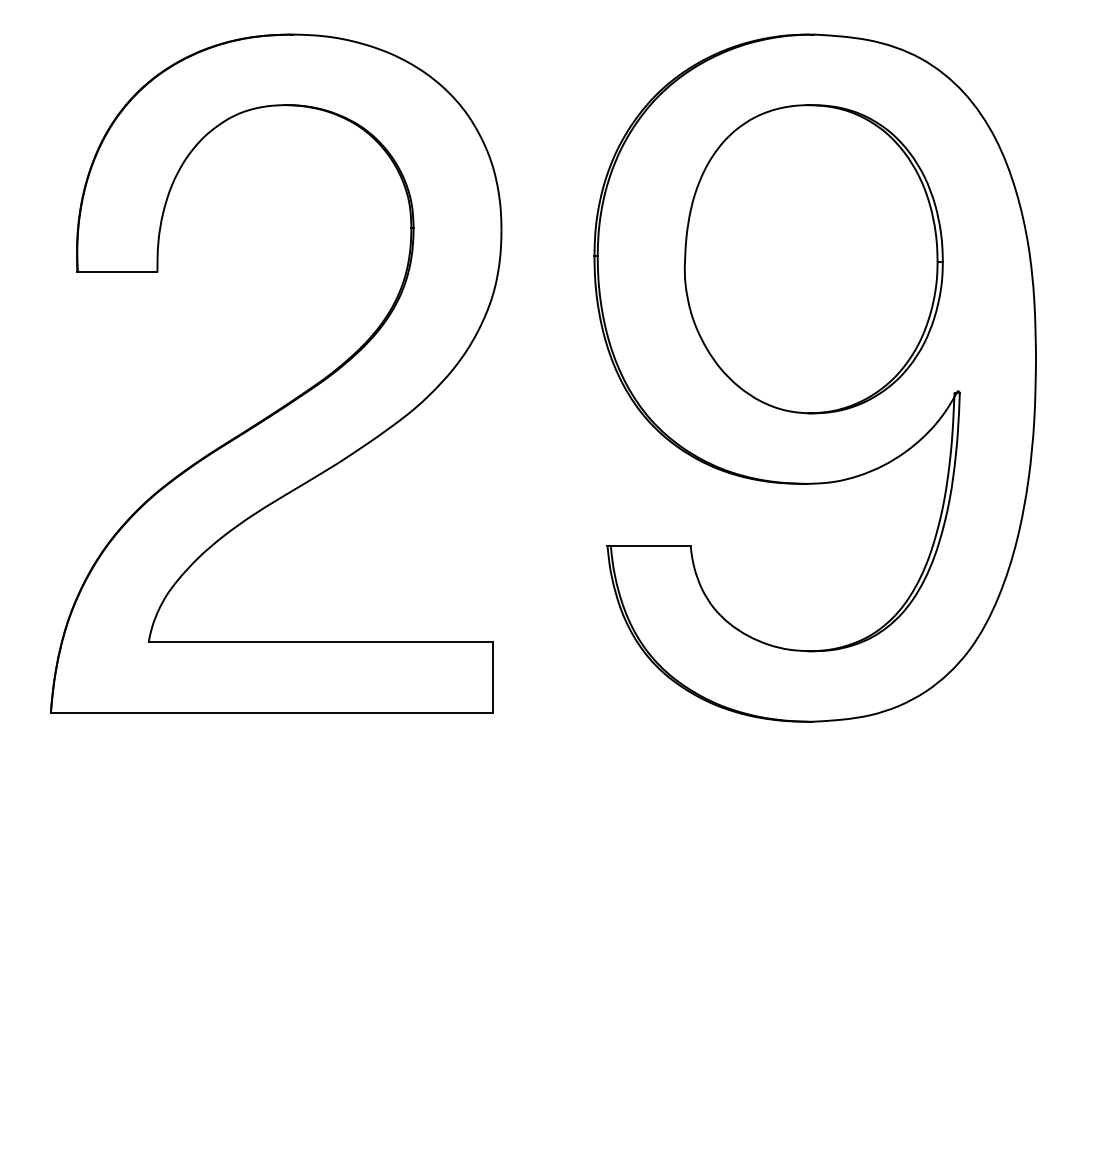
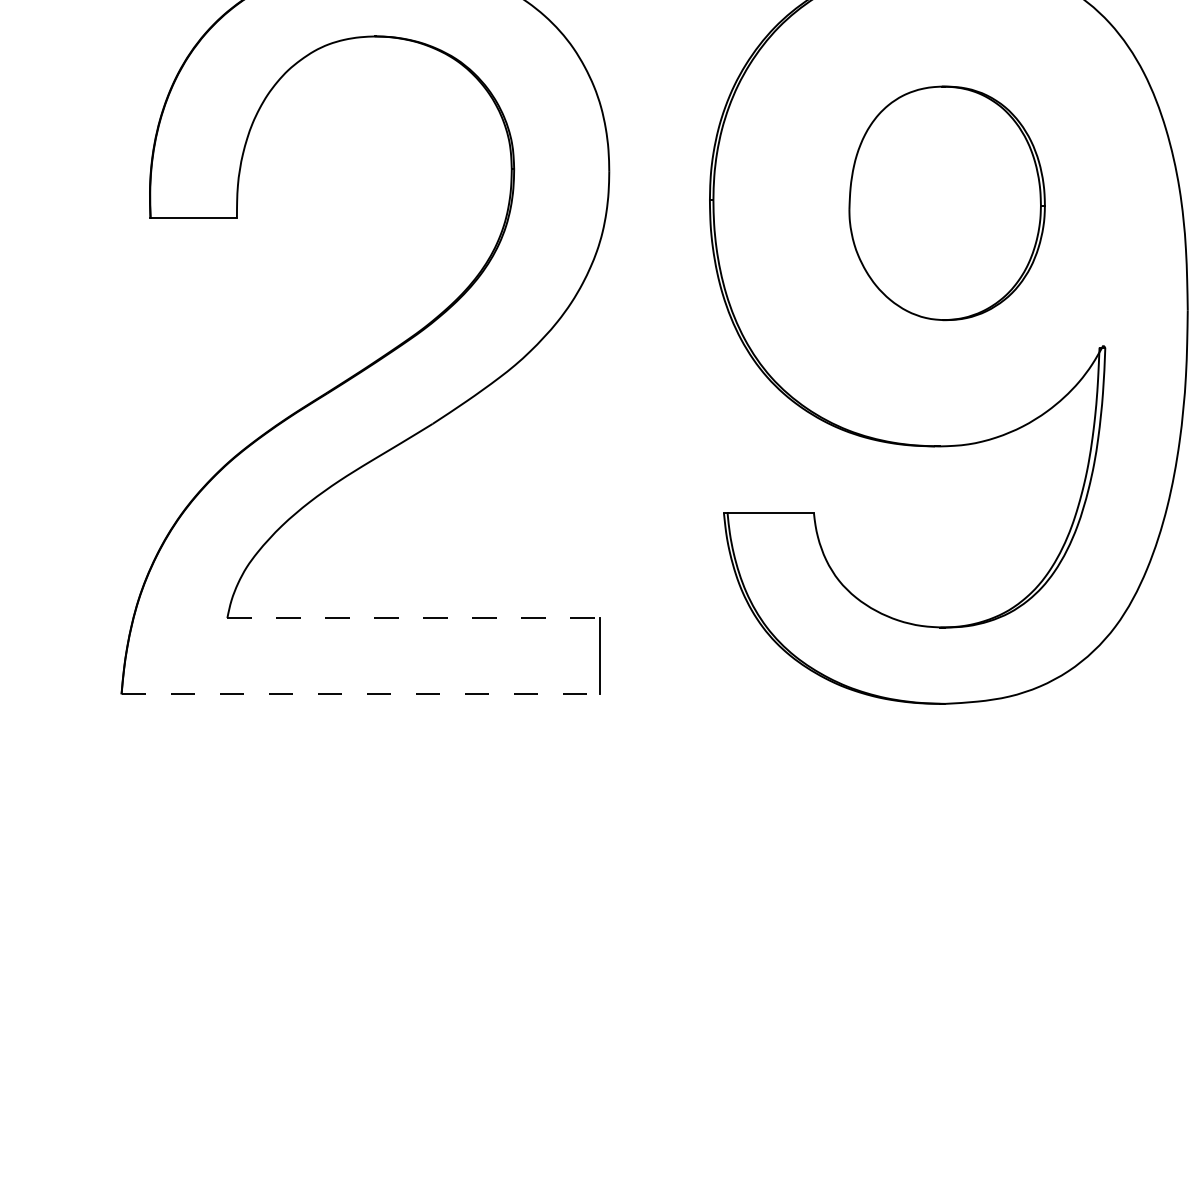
part: (813, 259) -> (946, 203), size x0.7
line: (321, 642) -> (414, 618), solid -> dashed
line: (271, 712) -> (360, 693), solid -> dashed

